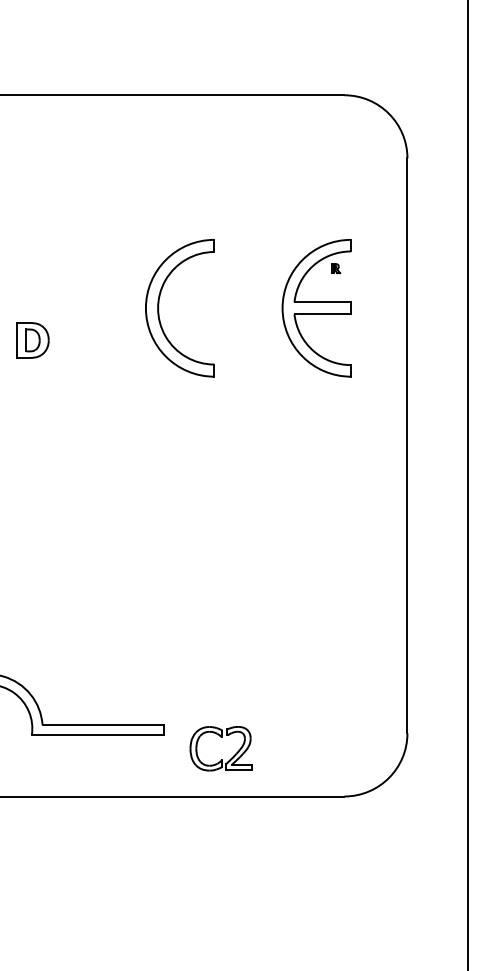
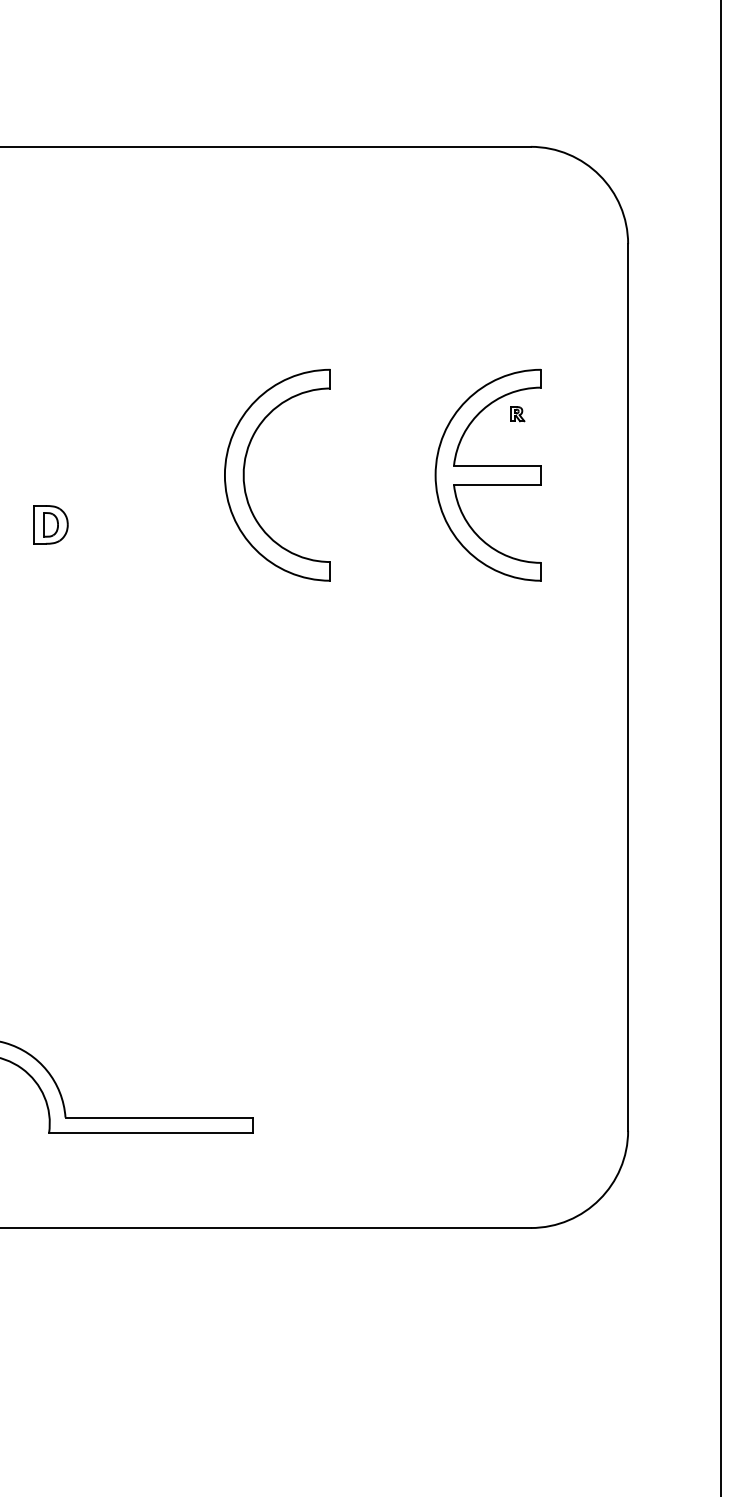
part: (32, 340) -> (50, 524), size x0.7
part: (220, 737) -> (339, 1137), removed

